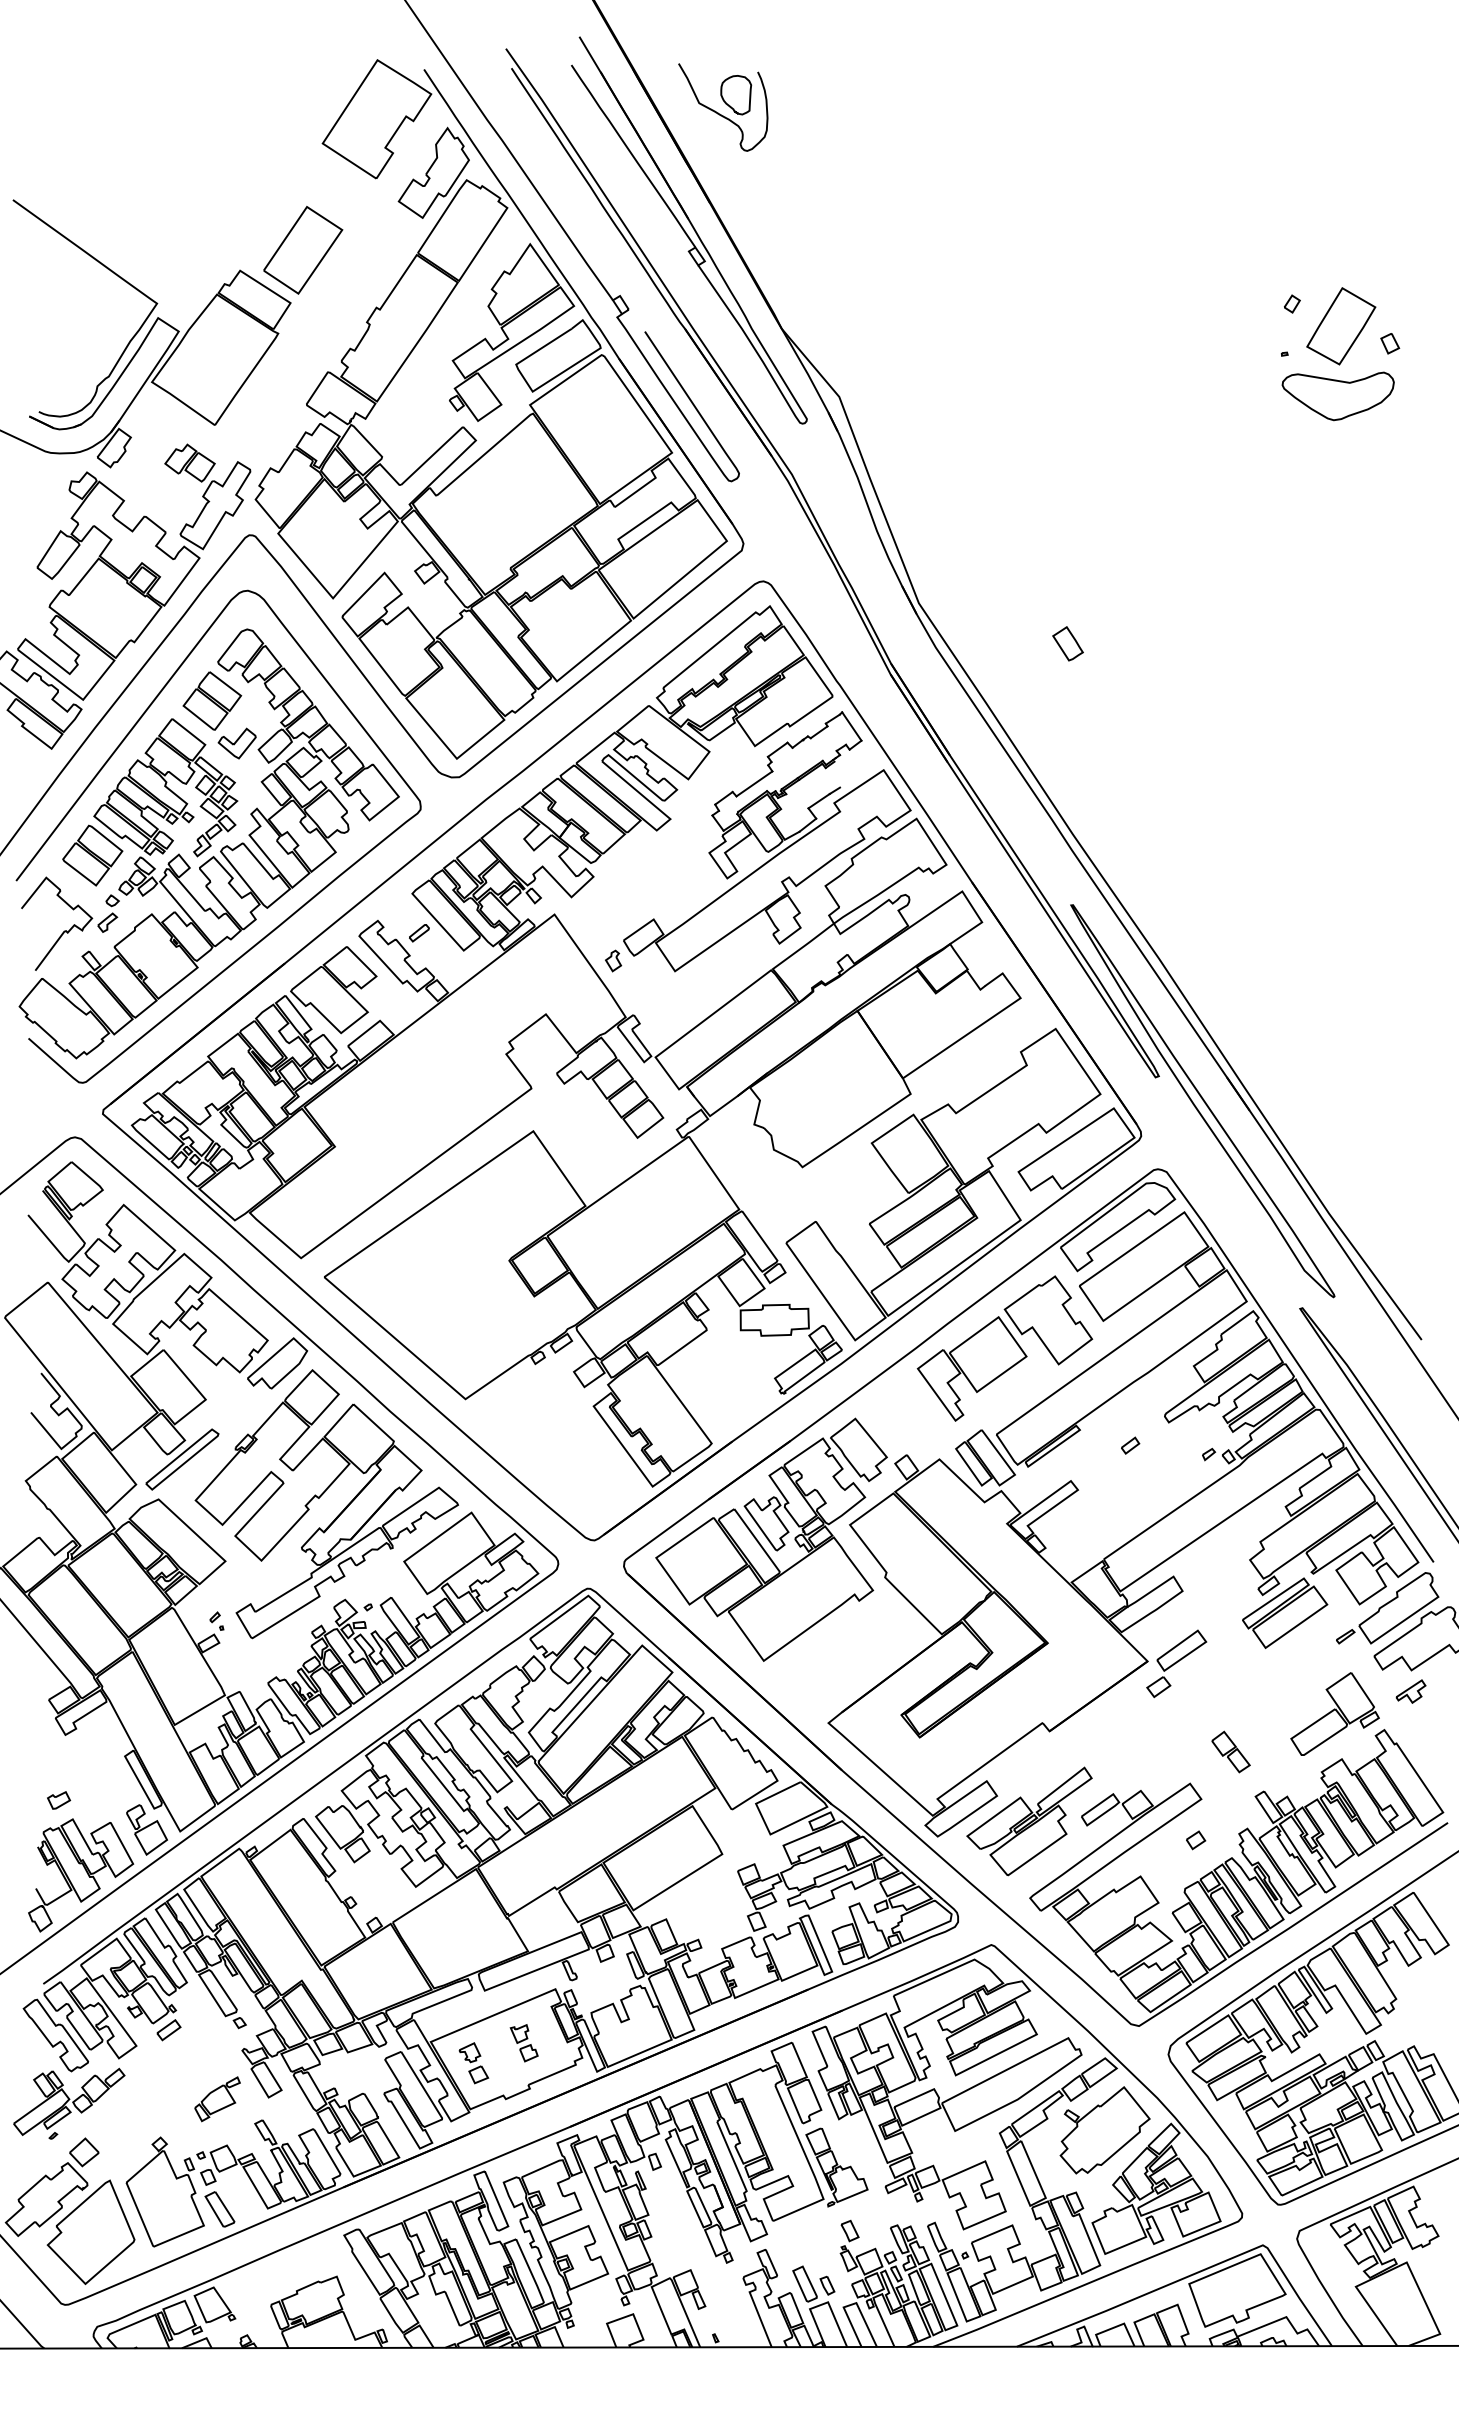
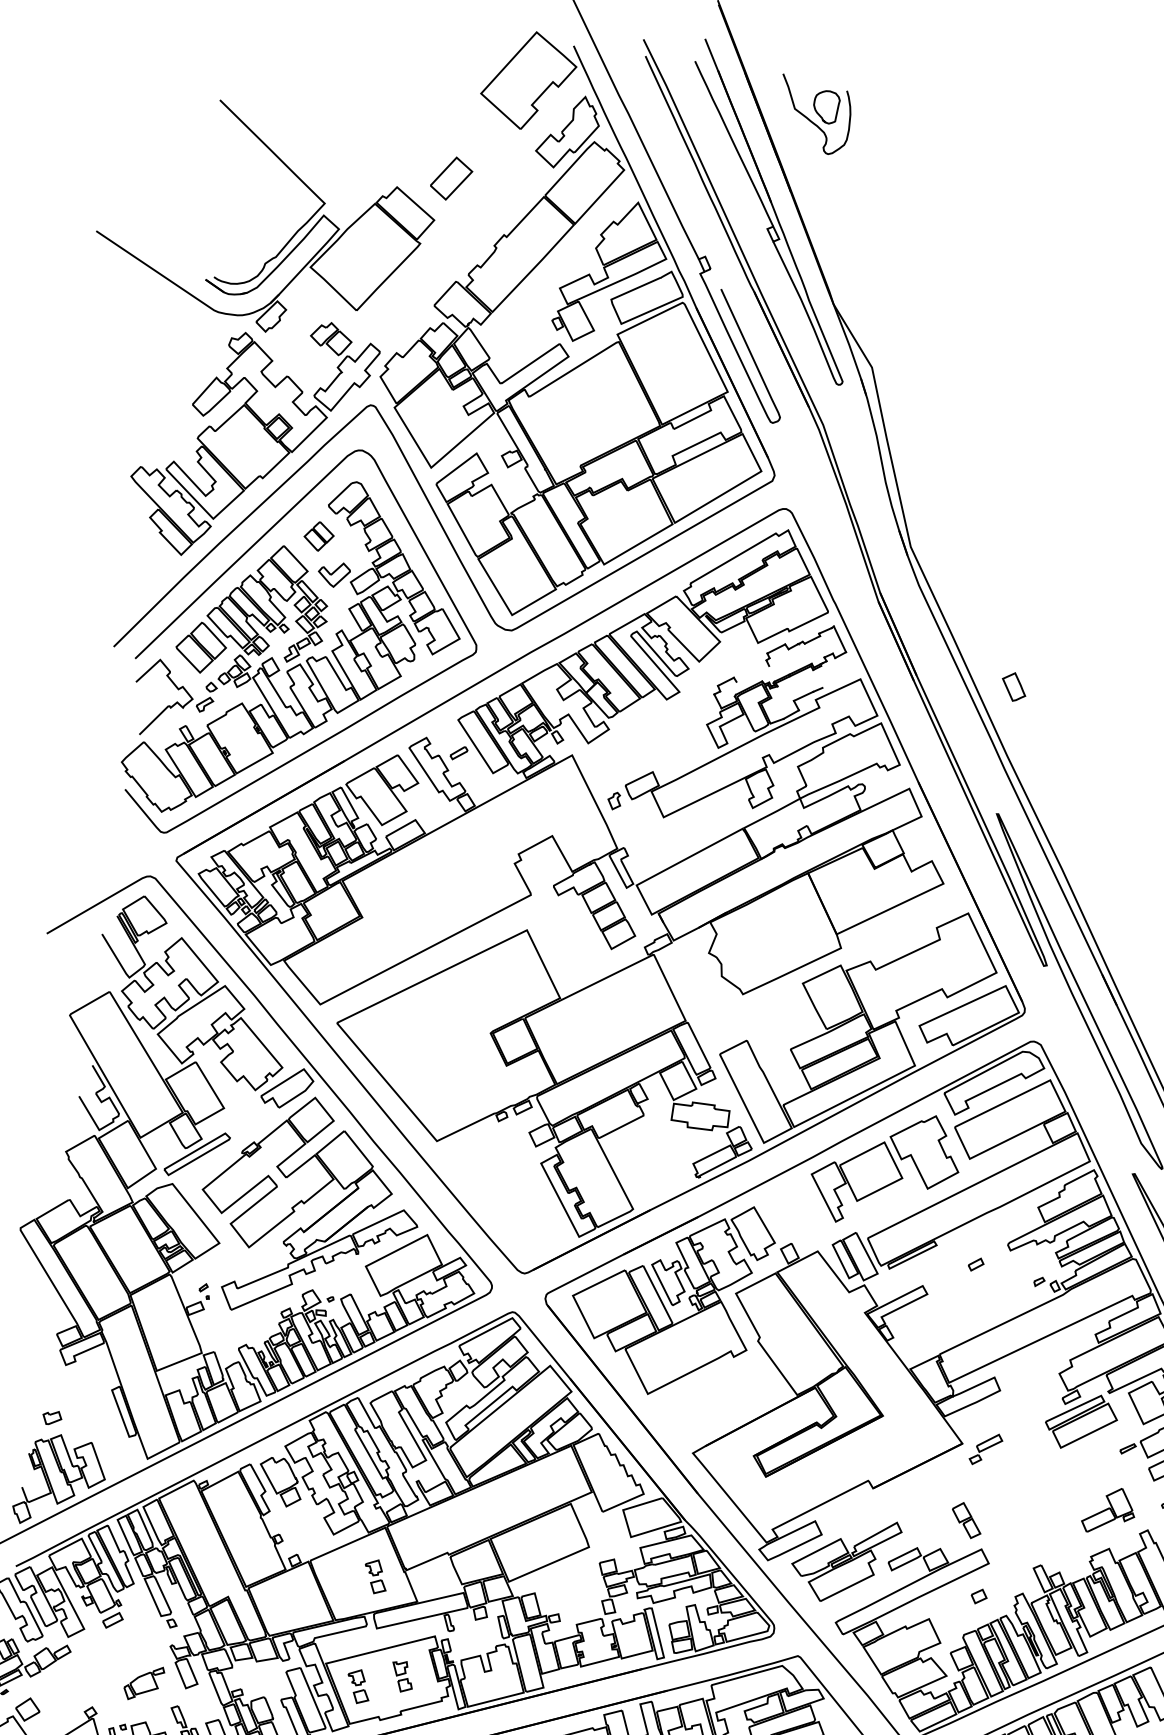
part: (303, 250) -> (451, 178), size x0.6
part: (1067, 643) -> (1013, 686), moved
part: (212, 700) -> (319, 535), size x0.6
line: (754, 783) -> (752, 673), removed
part: (1176, 1663) -> (985, 1449), size x0.6
part: (1334, 1713) -> (1108, 1510), size x0.7
part: (1230, 1751) -> (966, 1519), moved
part: (146, 1829) -> (120, 1452), removed
part: (473, 1929) -> (375, 1576), added

